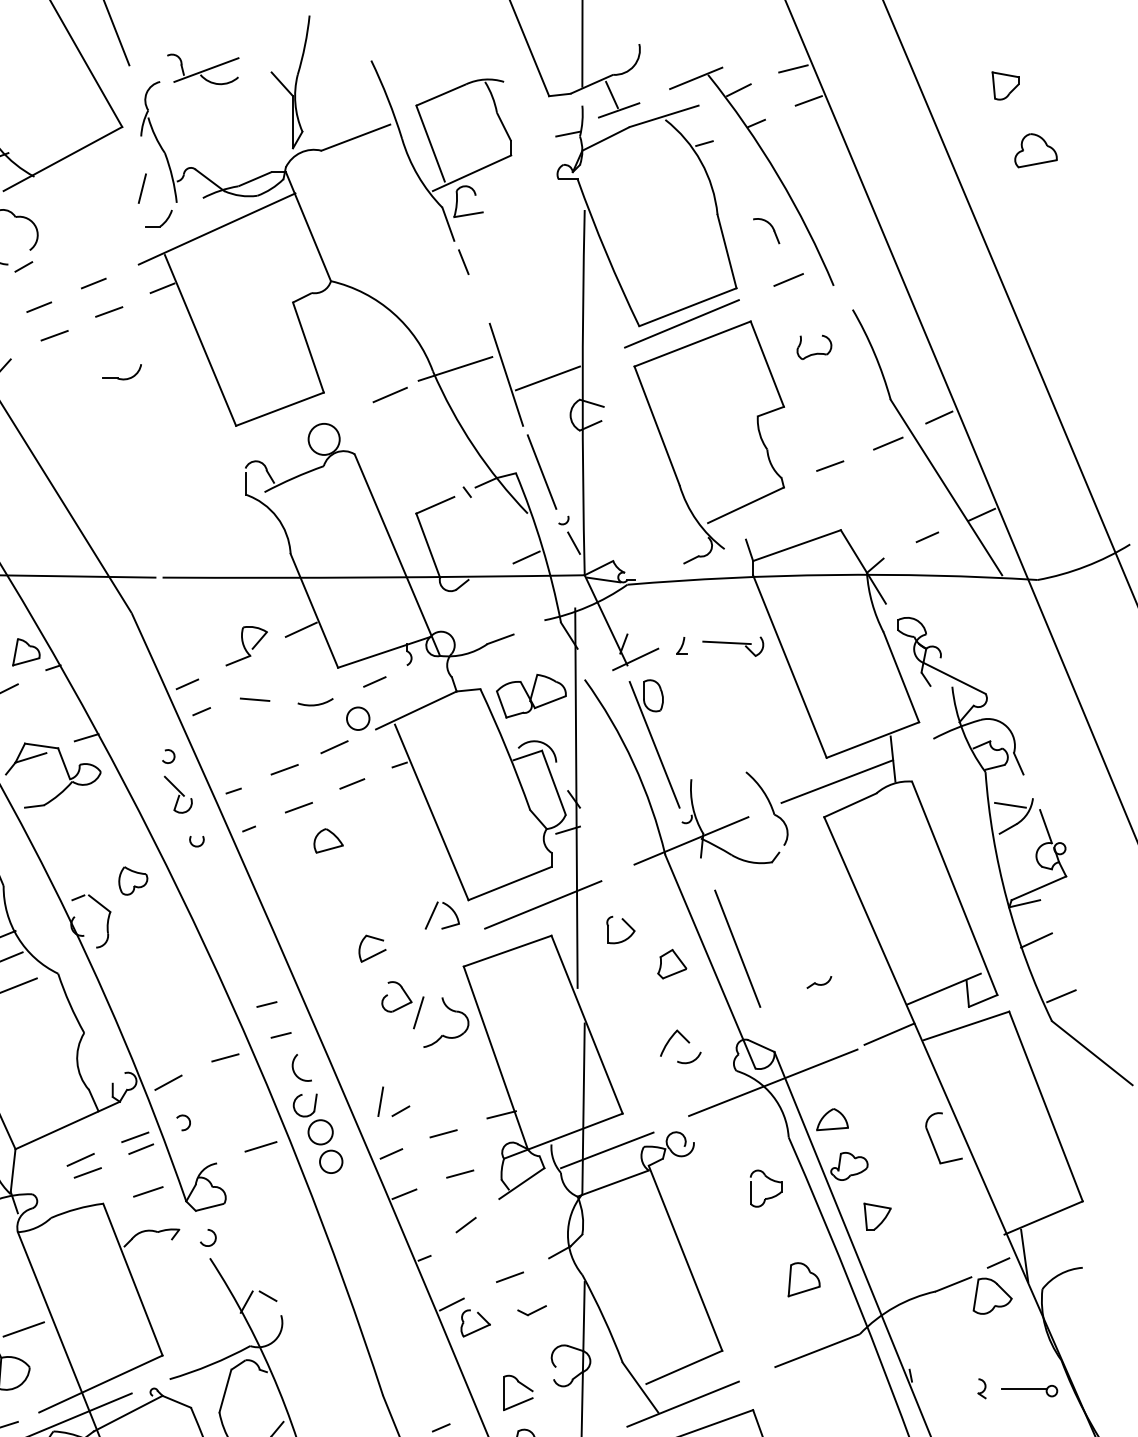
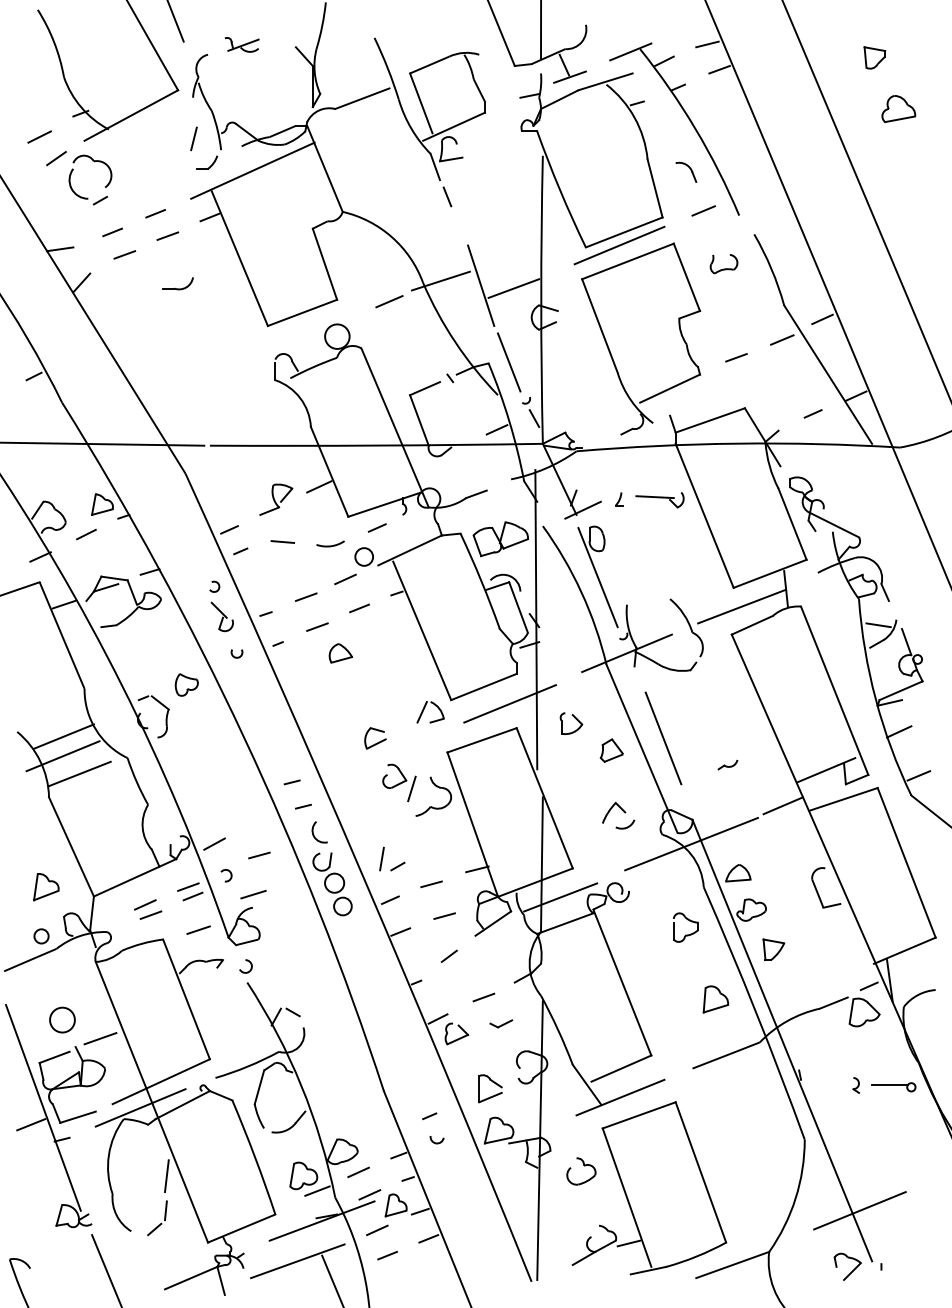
part: (202, 68) -> (241, 44), size x0.6
line: (225, 1057) -> (259, 855), moved
line: (260, 1146) -> (253, 894), moved

